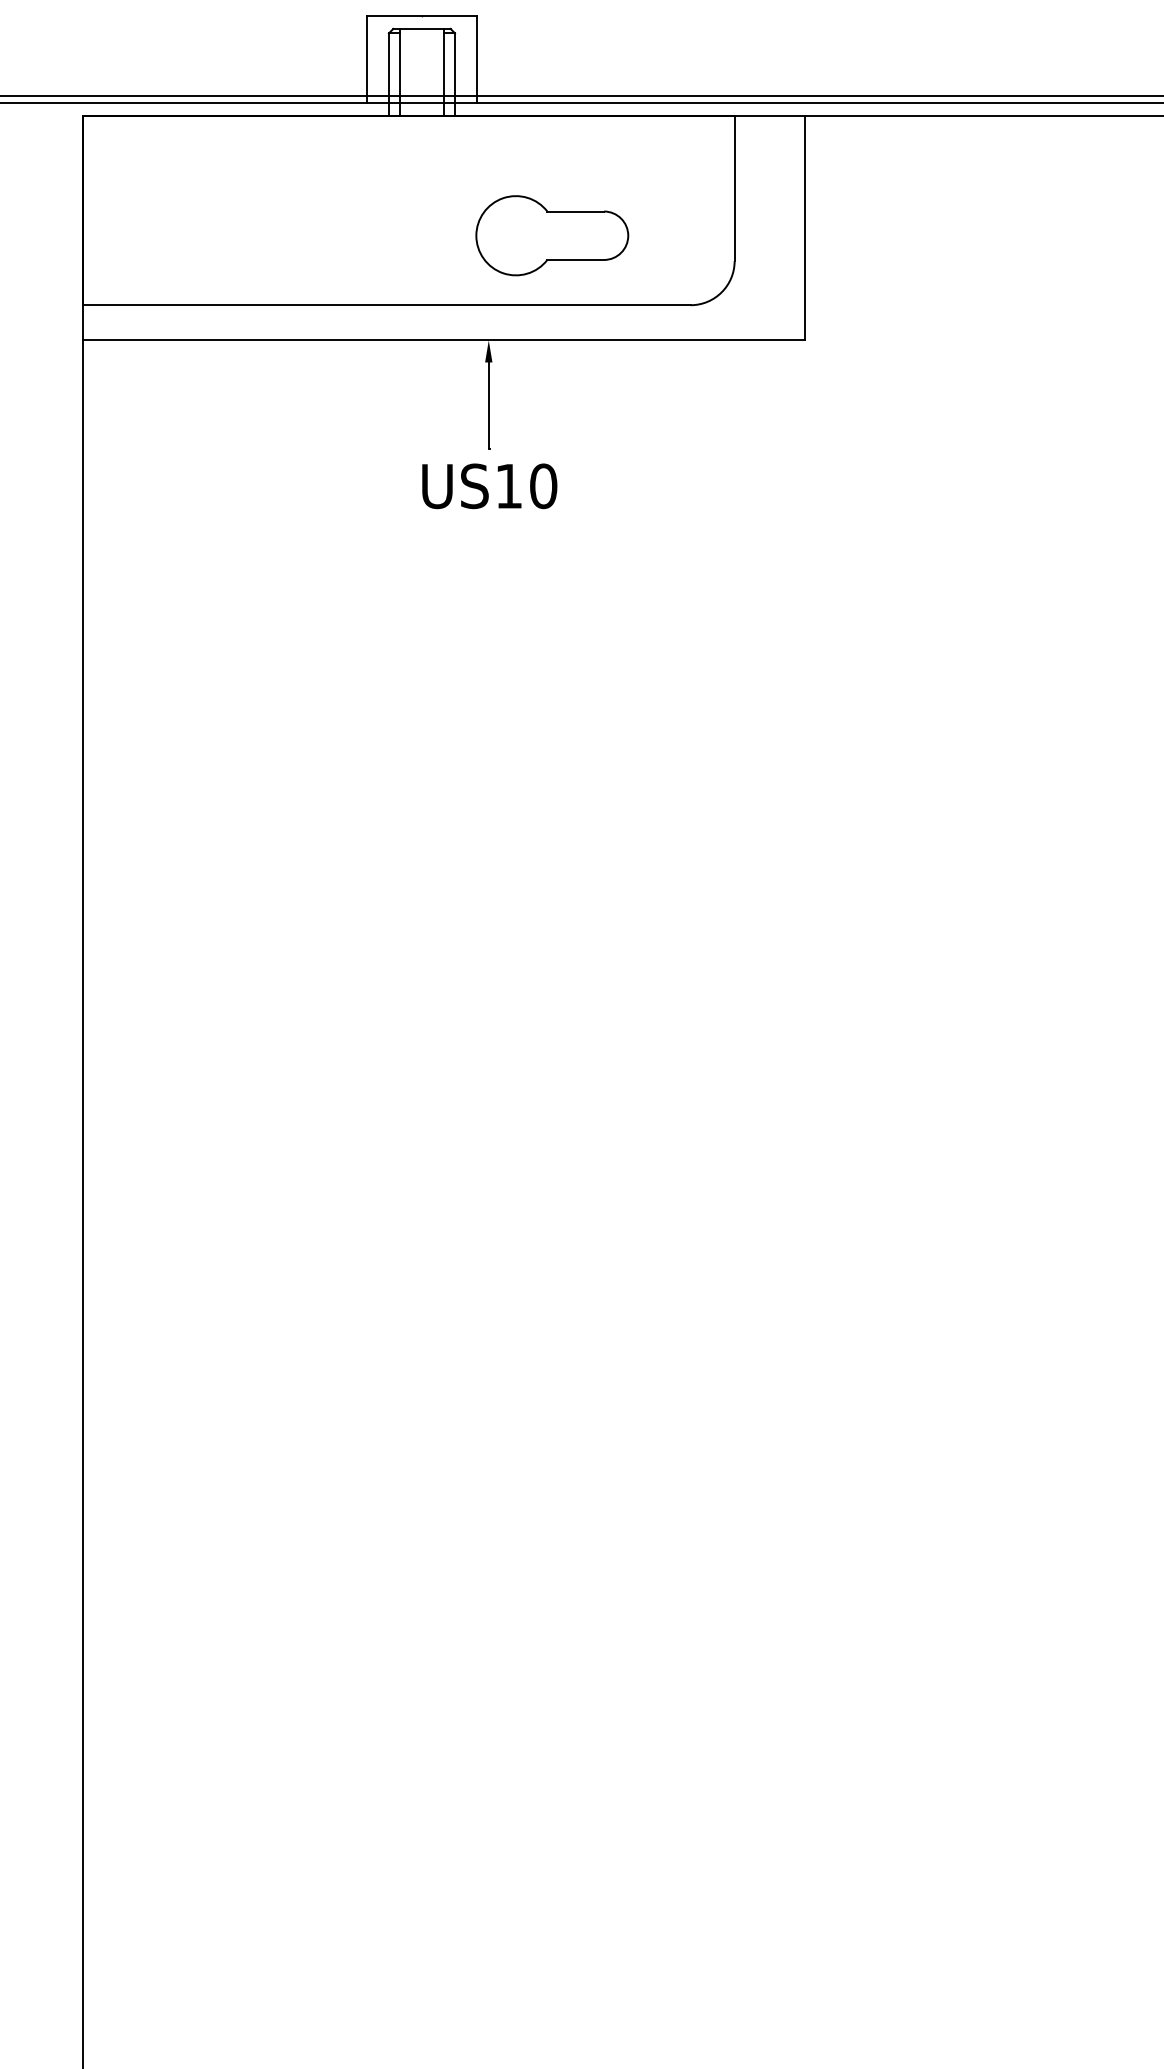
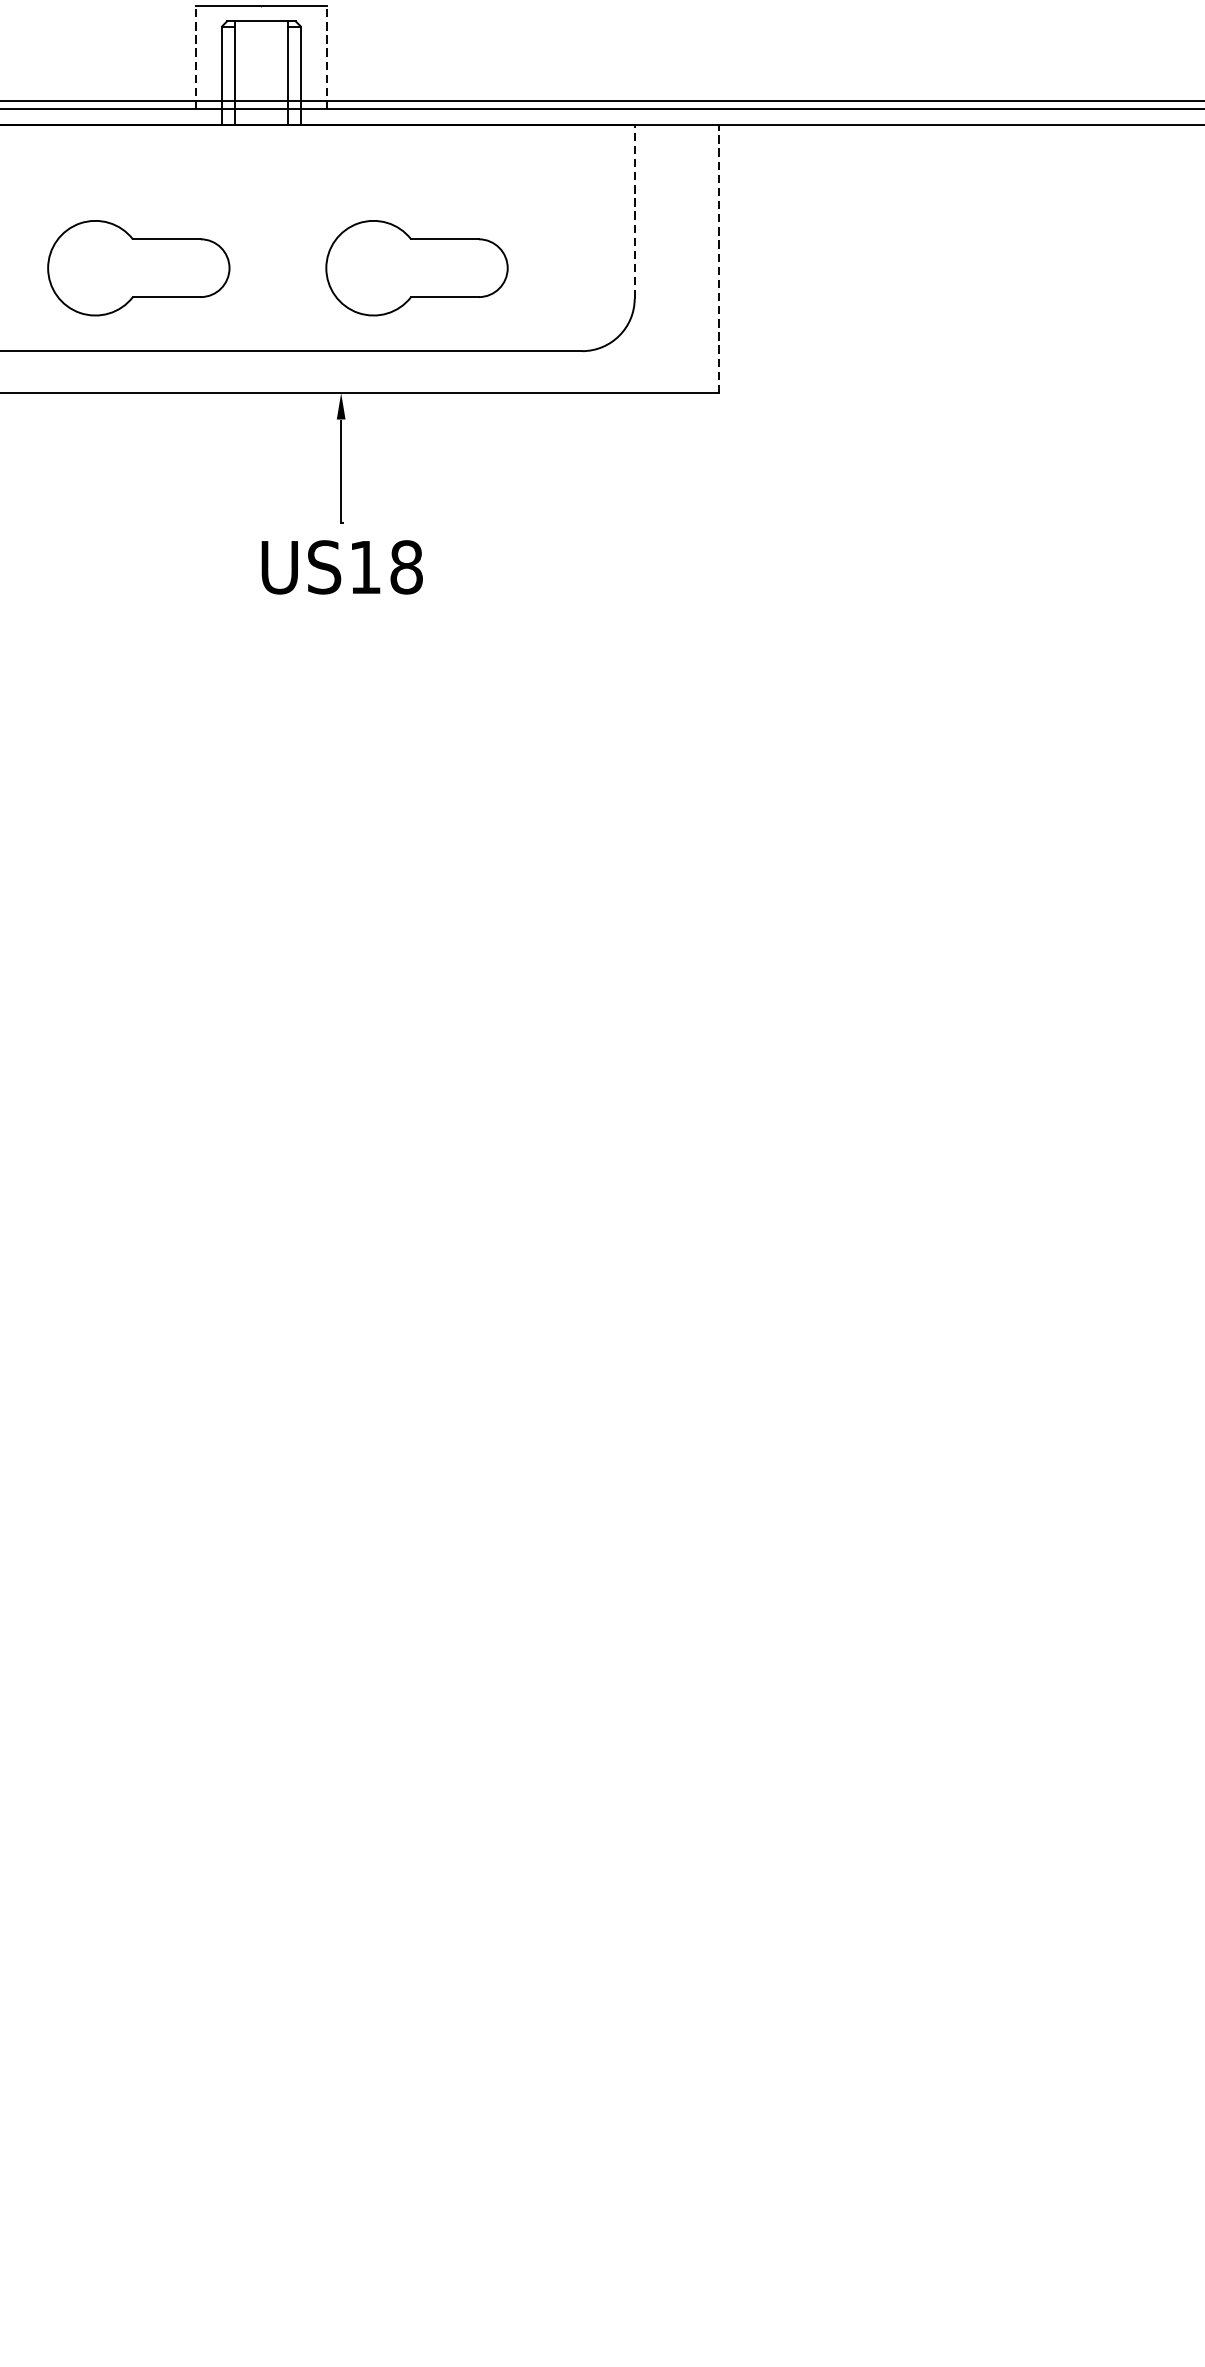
line: (366, 58) -> (195, 56), solid -> dashed
line: (477, 58) -> (327, 56), solid -> dashed
line: (734, 188) -> (634, 211), solid -> dashed
line: (805, 227) -> (719, 258), solid -> dashed
part: (319, 235) -> (139, 267), added
text: (543, 485) -> (406, 566), US10 -> US18

